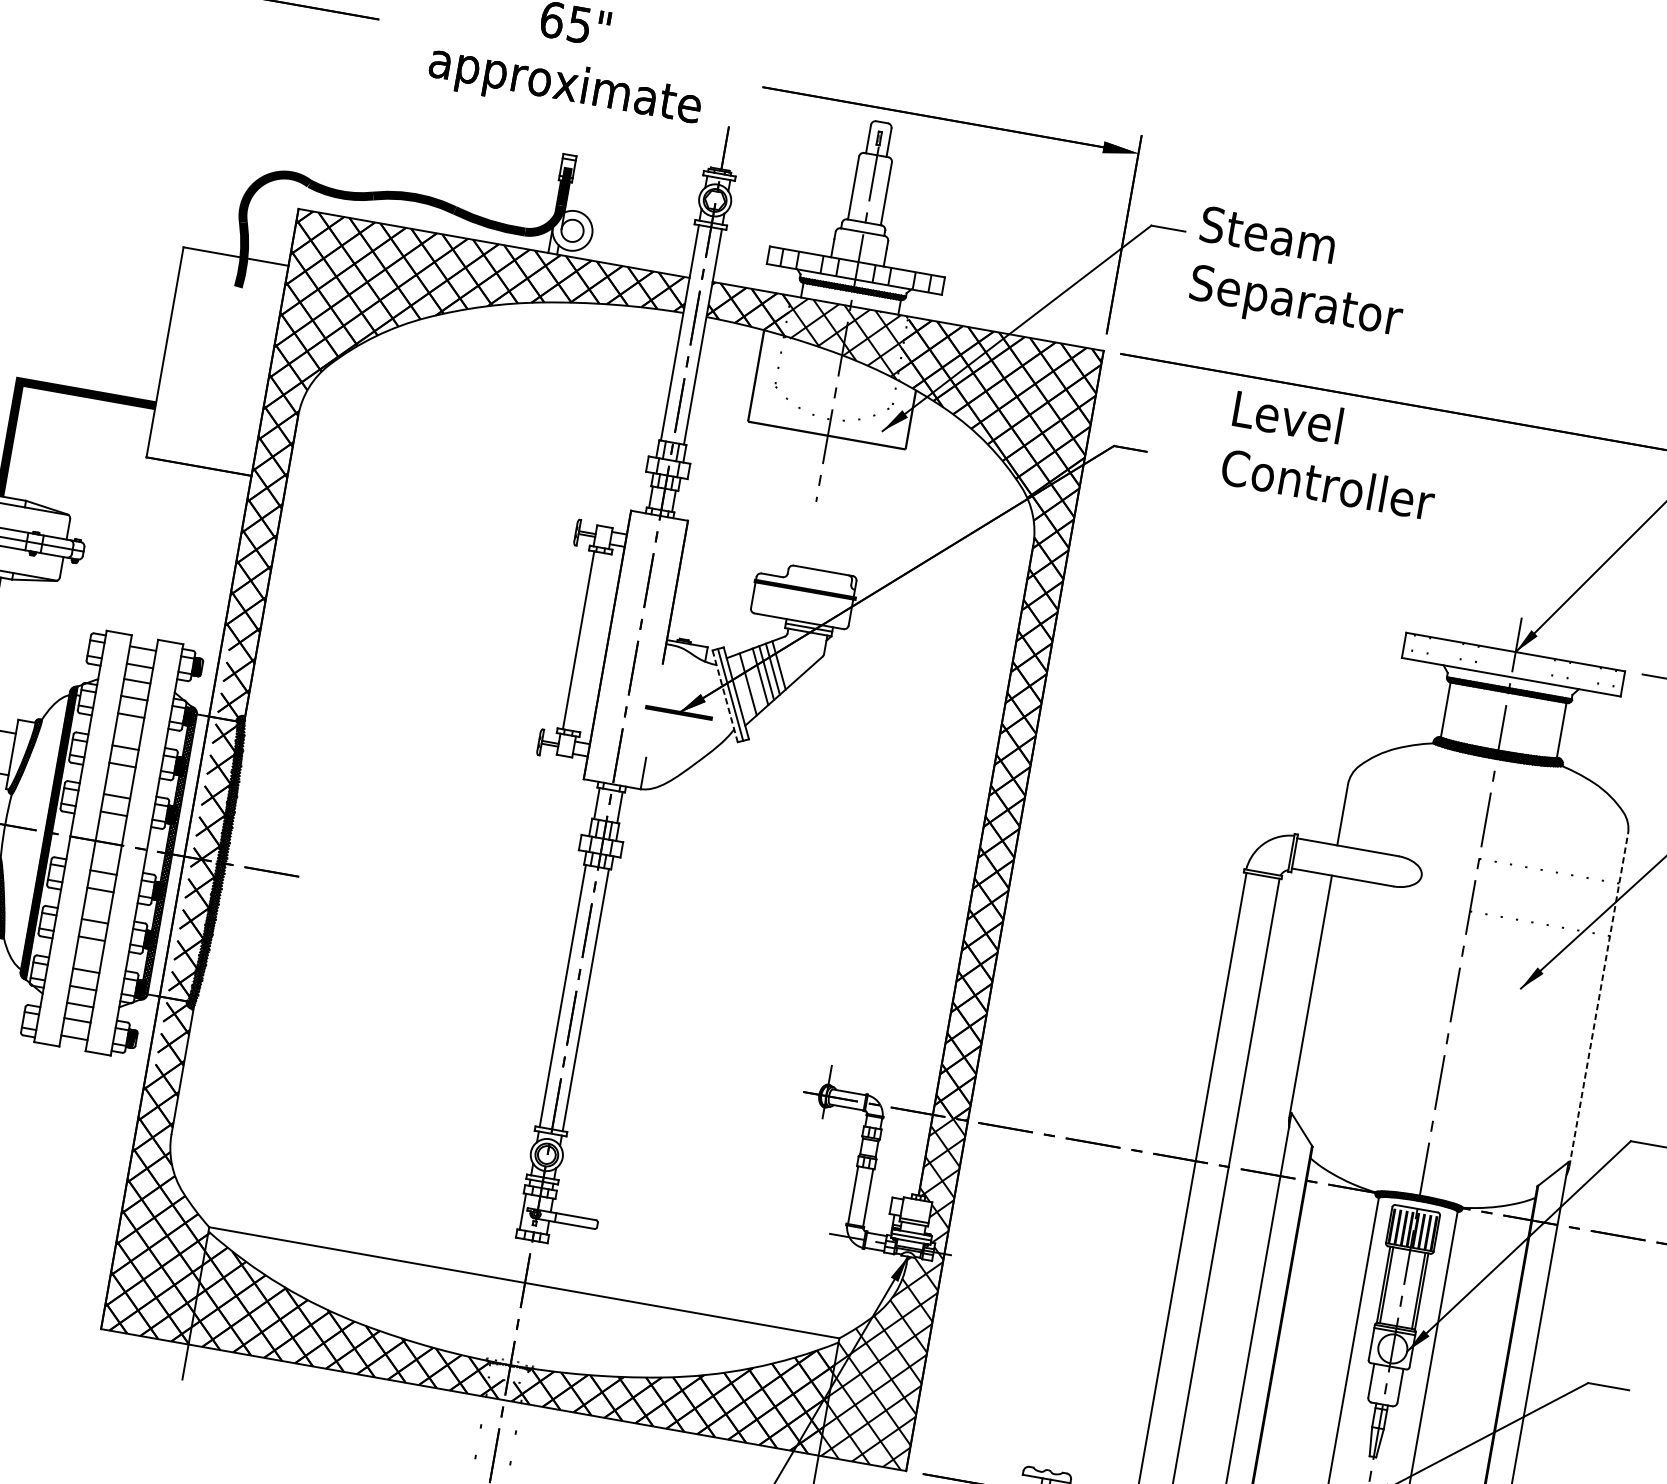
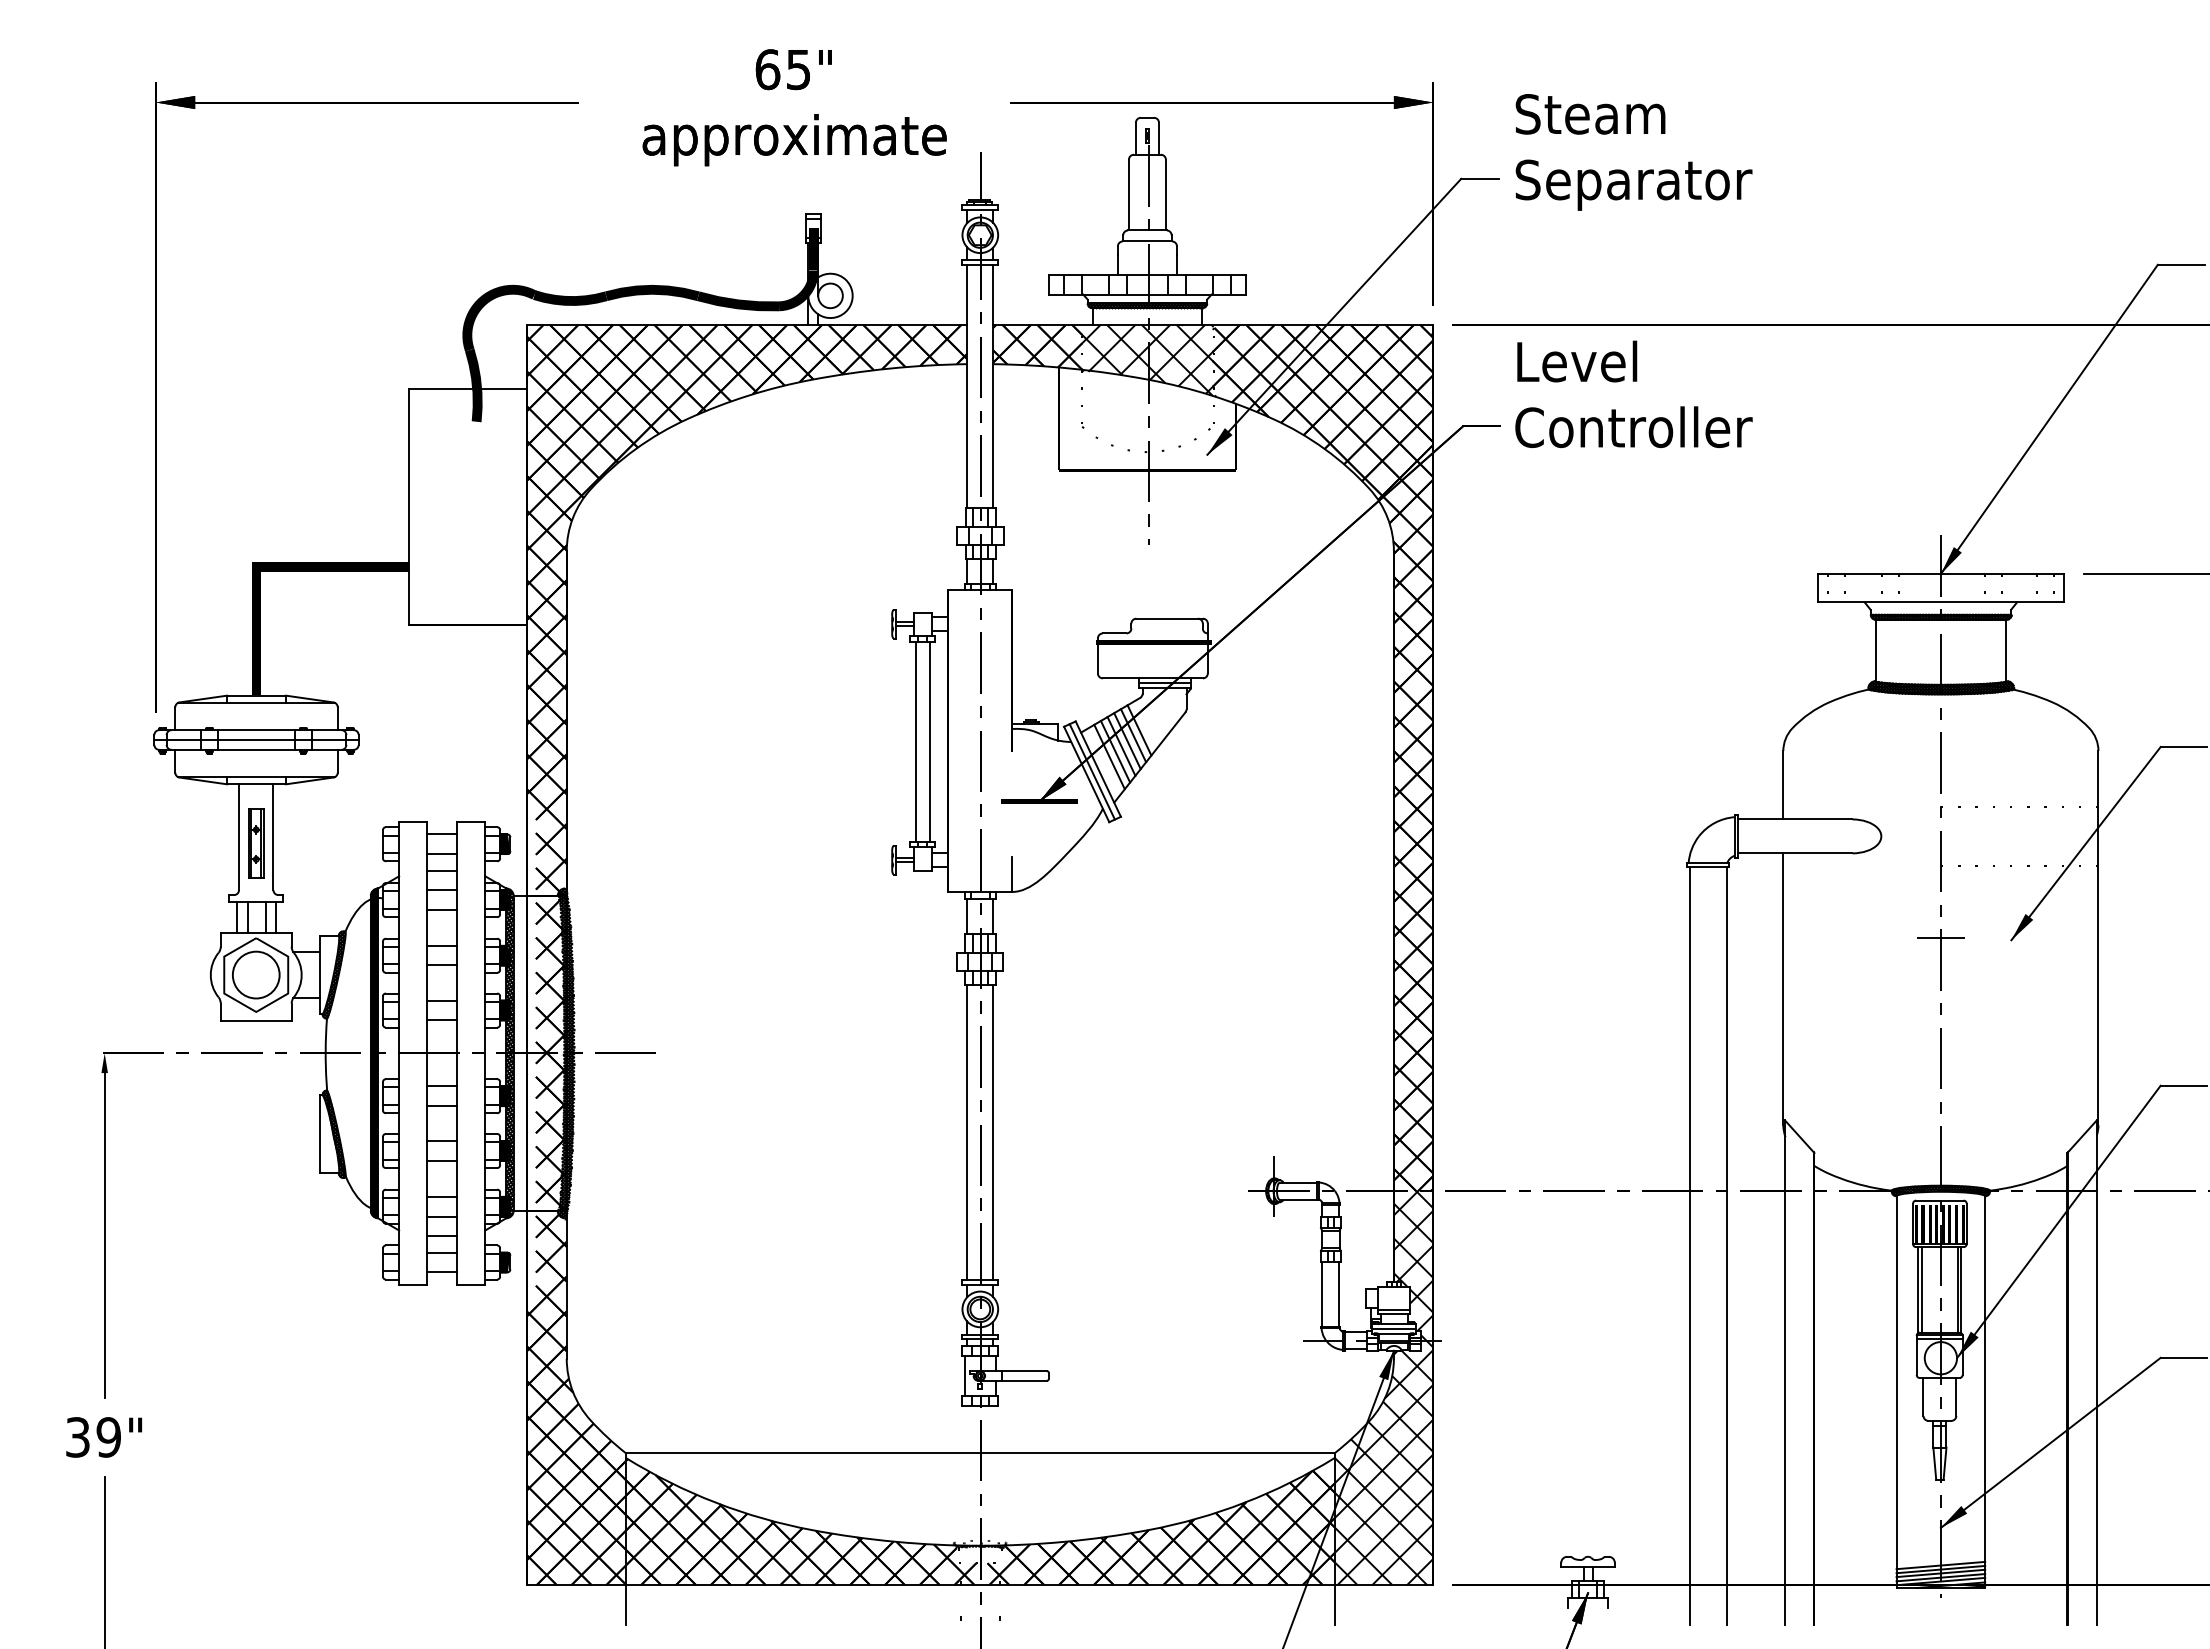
text: (1300, 275) -> (1633, 152), moved
text: (1332, 455) -> (1633, 394), moved
line: (590, 642) -> (929, 741), added
line: (754, 680) -> (1115, 751), added
line: (725, 696) -> (1086, 774), dashed -> solid
line: (1458, 975) -> (1940, 938), added
line: (1598, 999) -> (2098, 937), dashed -> solid

